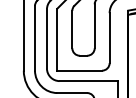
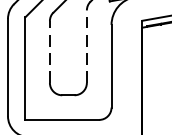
line: (94, 26) -> (86, 46), solid -> dashed
line: (72, 29) -> (50, 51), solid -> dashed

